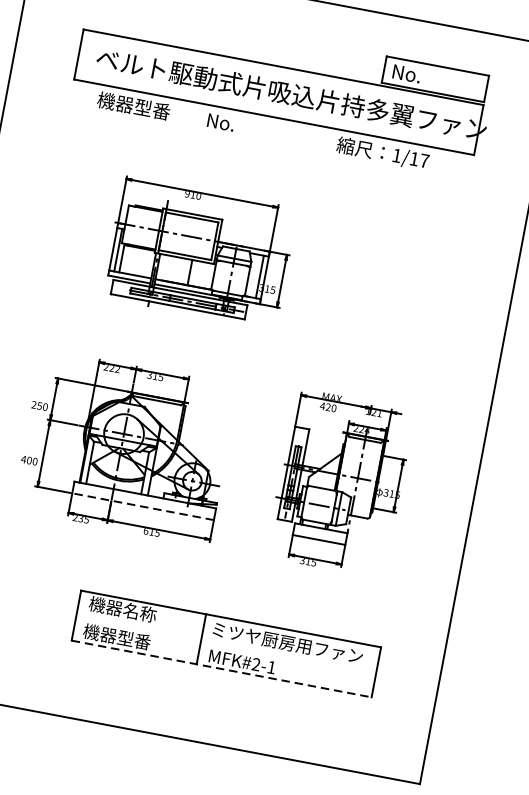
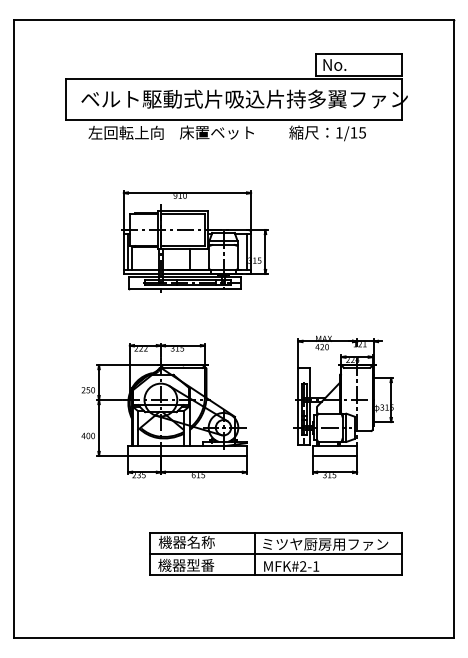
text: (142, 107) -> (125, 132), 機器型番 -> 左回転上向
text: (250, 127) -> (216, 132), No. -> 床置ベット
text: (424, 160) -> (362, 132), 1/17 -> 1/15
line: (142, 505) -> (186, 455), dashed -> solid
line: (225, 644) -> (275, 554), added
line: (221, 669) -> (275, 575), dashed -> solid

